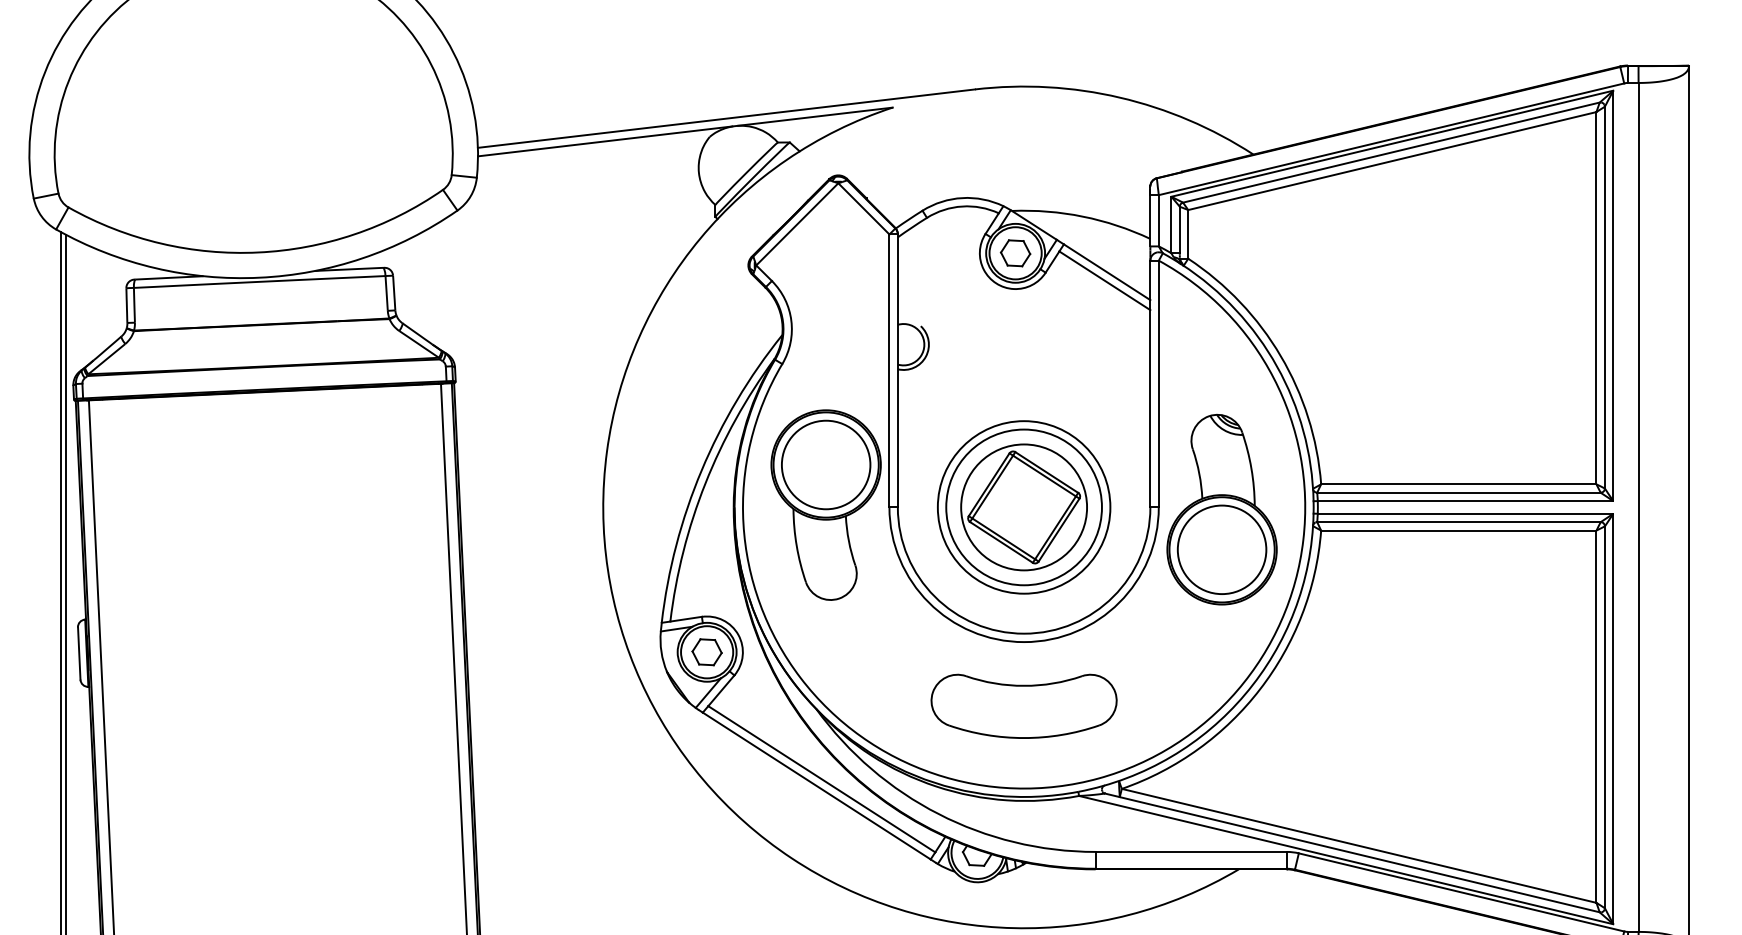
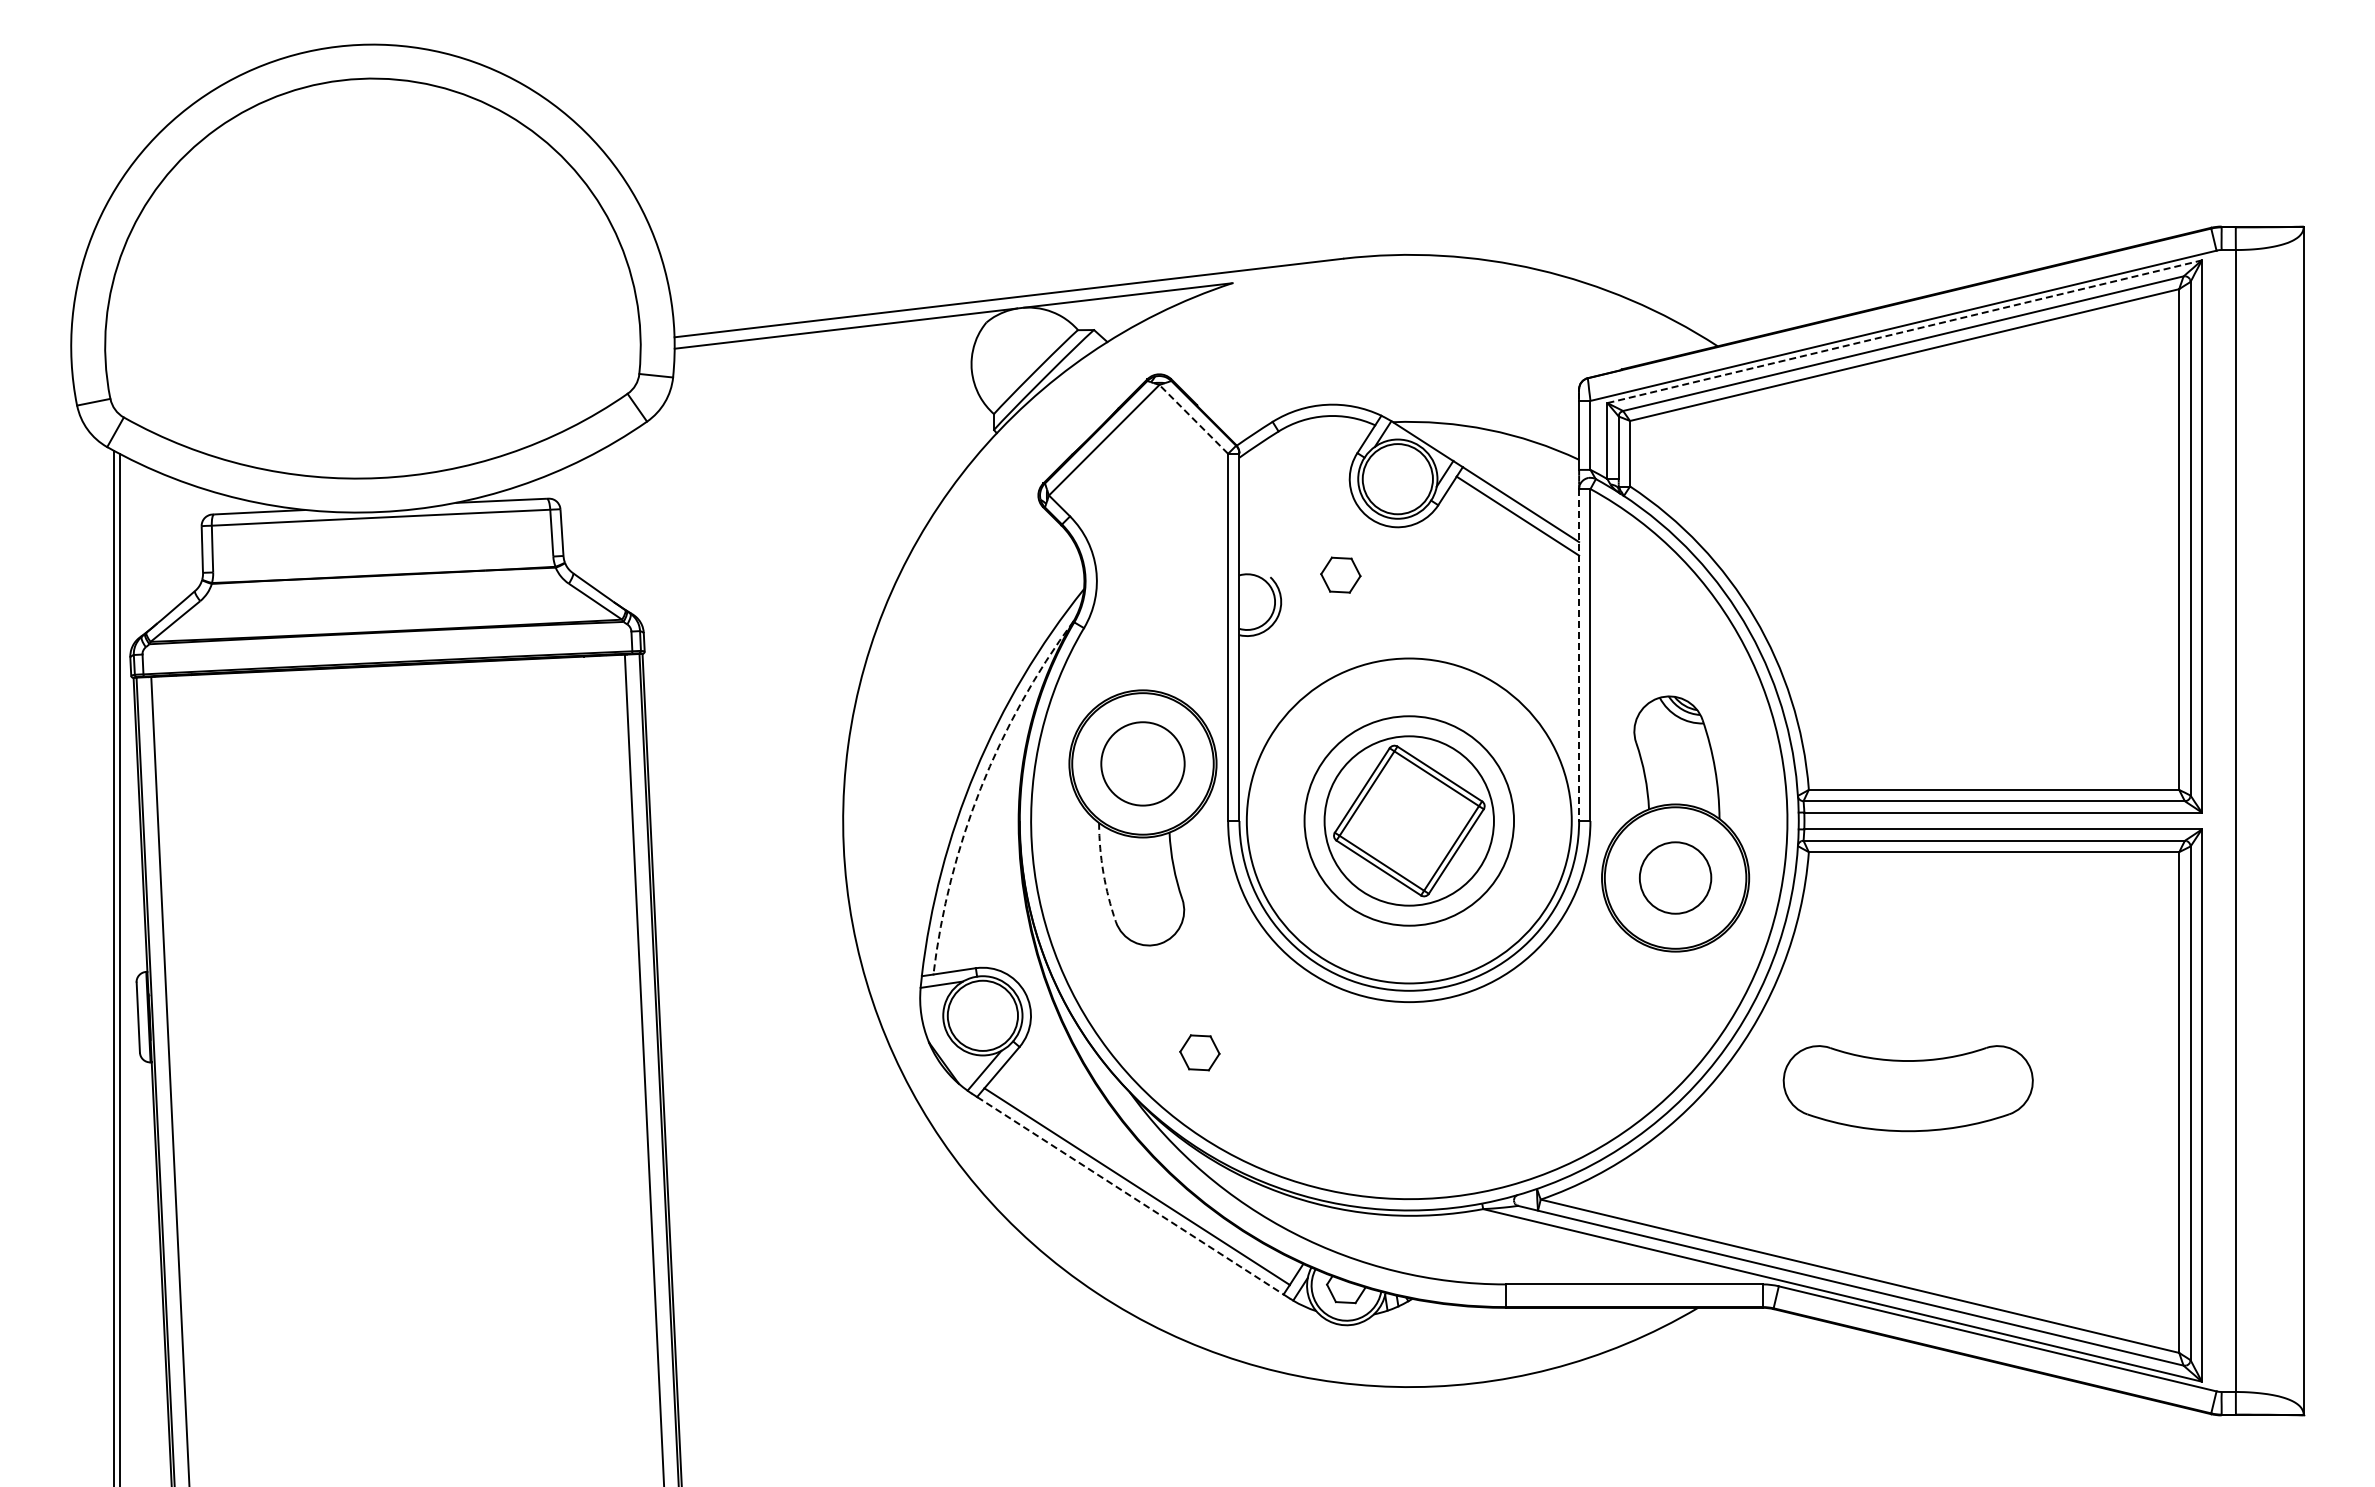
line: (1392, 143) -> (1904, 331), solid -> dashed
line: (863, 208) -> (1193, 419), solid -> dashed
part: (1015, 252) -> (1340, 574), moved
line: (1150, 384) -> (1579, 655), solid -> dashed
circle: (825, 464) -> (1142, 763), size x0.7
arc: (705, 483) -> (980, 788), solid -> dashed
circle: (1024, 507) -> (1409, 820), size x1.4
arc: (796, 546) -> (1103, 873), solid -> dashed
circle: (1222, 549) -> (1675, 877), size x0.6
part: (706, 652) -> (1199, 1052), moved
part: (1023, 706) -> (1907, 1088), moved
line: (816, 786) -> (1130, 1196), solid -> dashed

